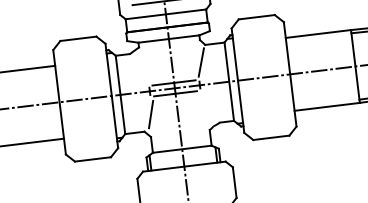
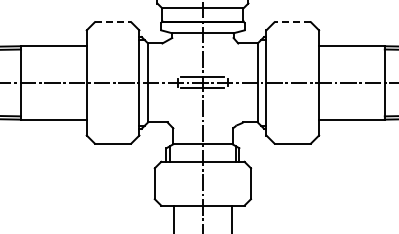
line: (256, 17) -> (292, 22), solid -> dashed
line: (78, 39) -> (113, 22), solid -> dashed
line: (201, 62) -> (232, 60), removed
line: (150, 114) -> (175, 105), removed

